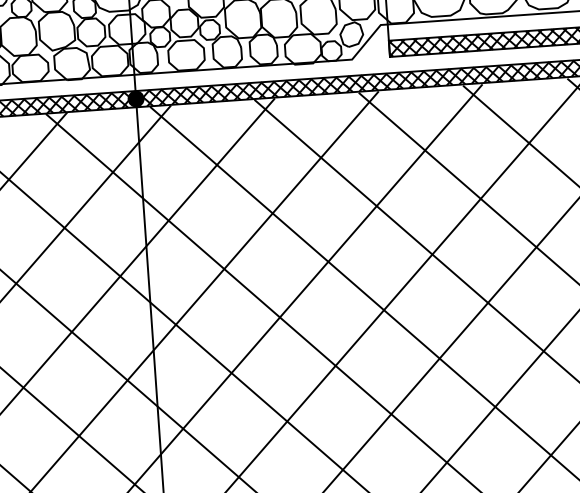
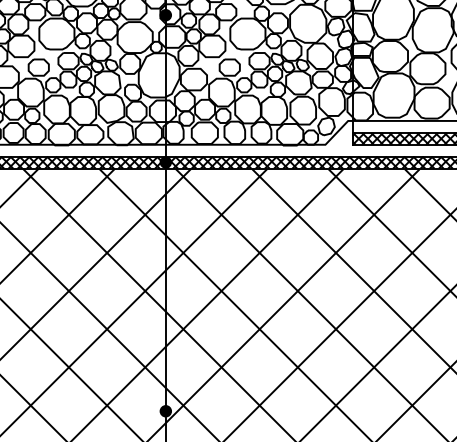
fill: (159, 438) -> (165, 411), added

